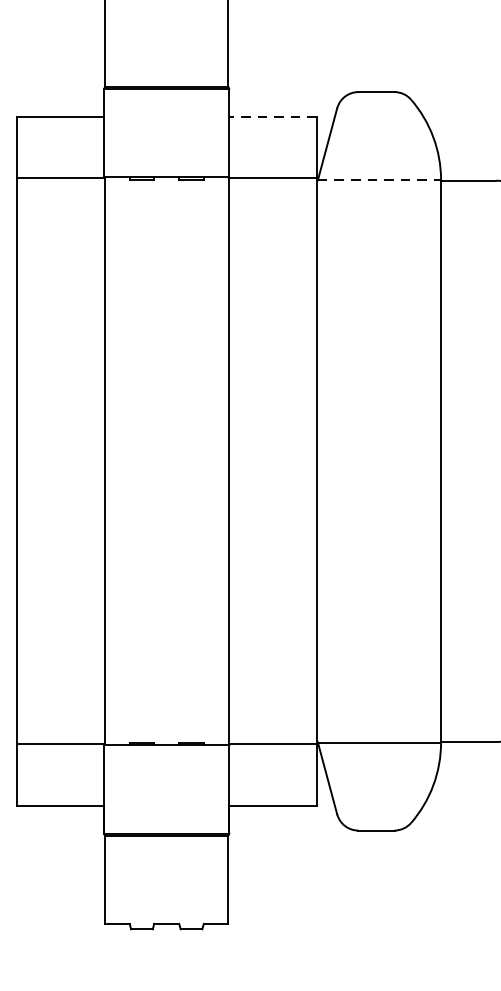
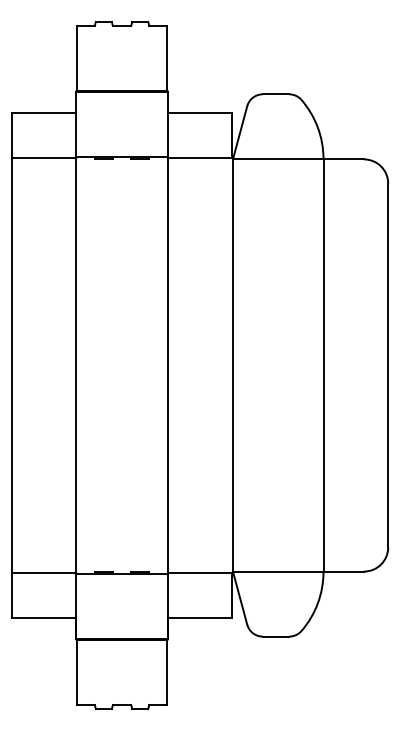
line: (272, 116) -> (199, 112), dashed -> solid
line: (379, 180) -> (278, 159), dashed -> solid

